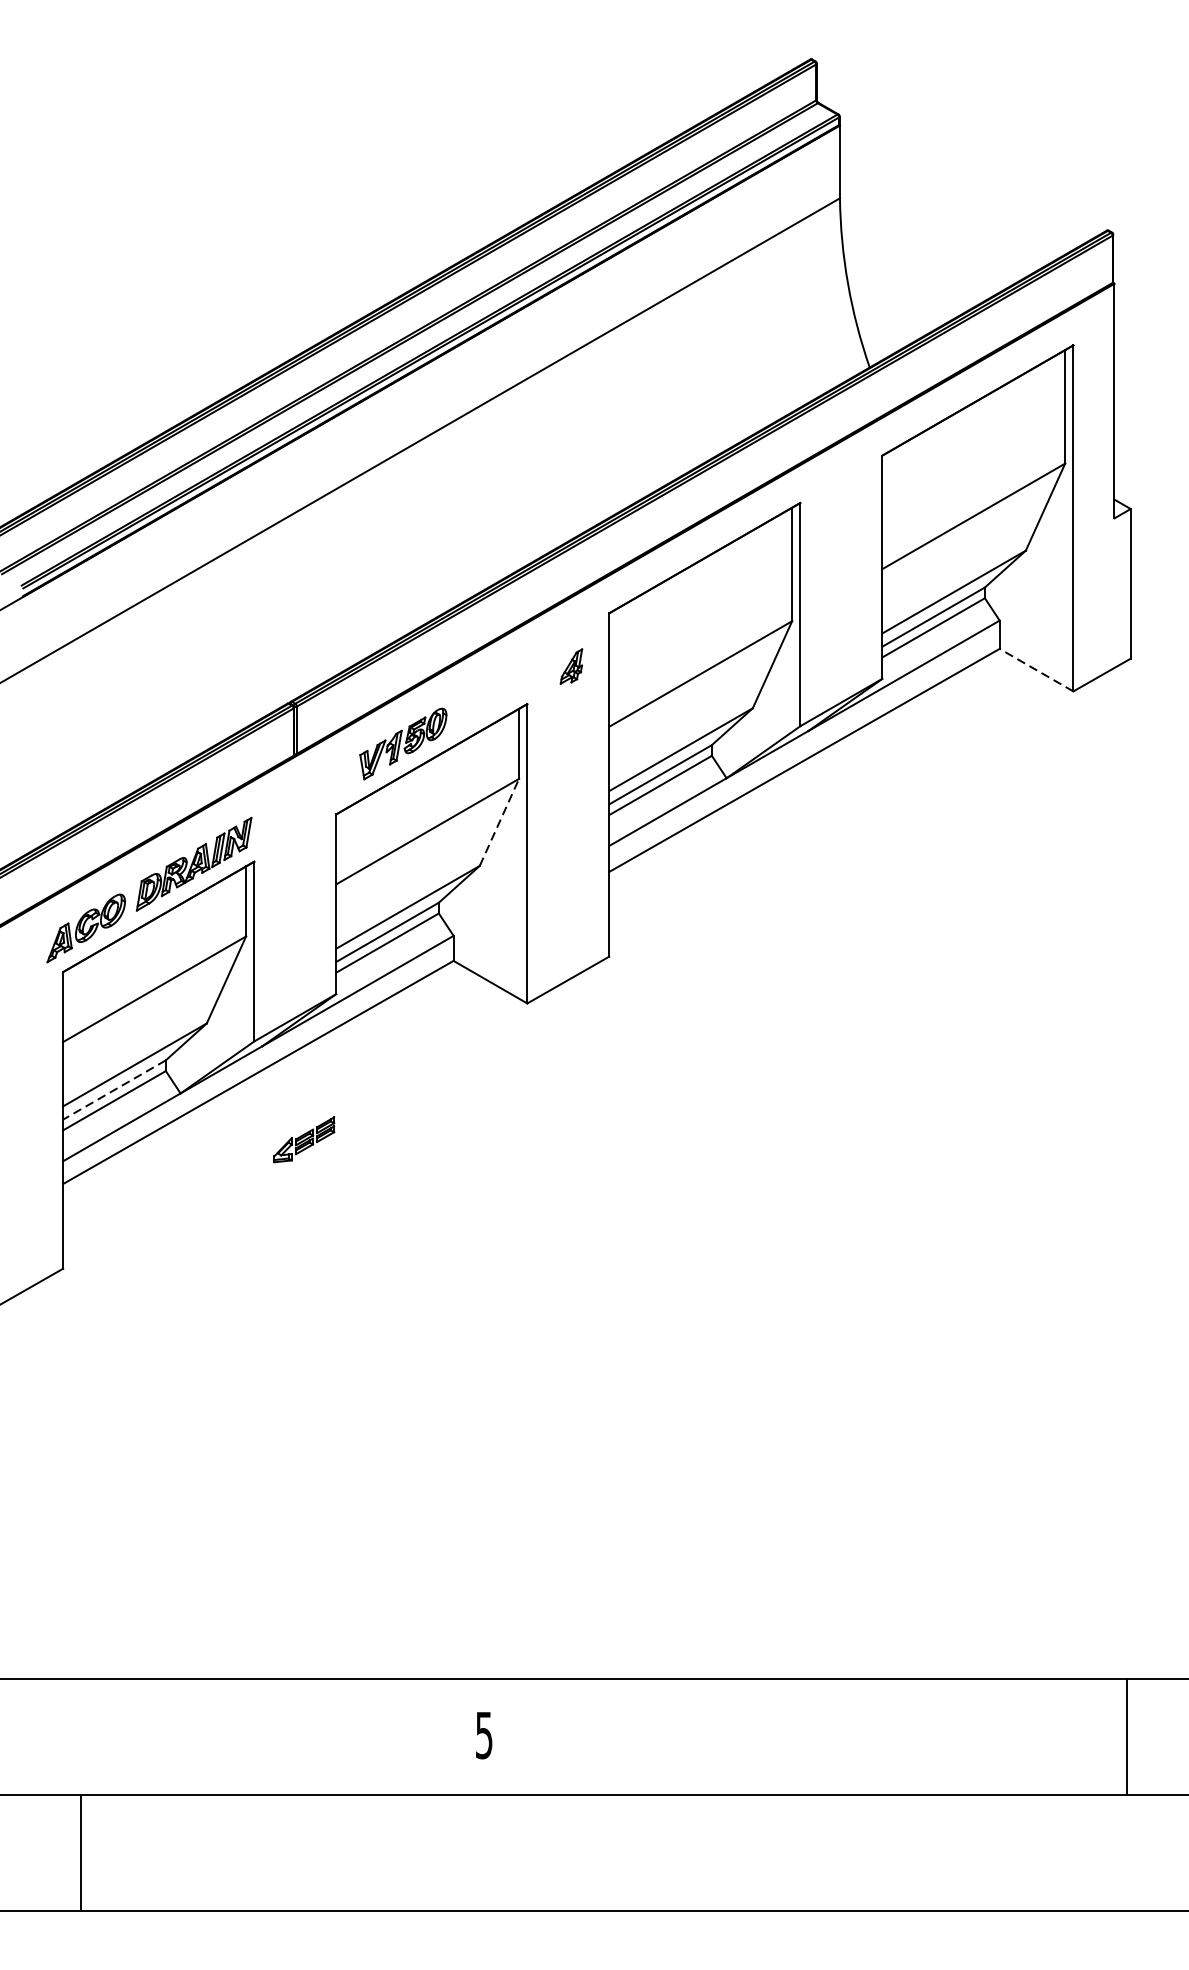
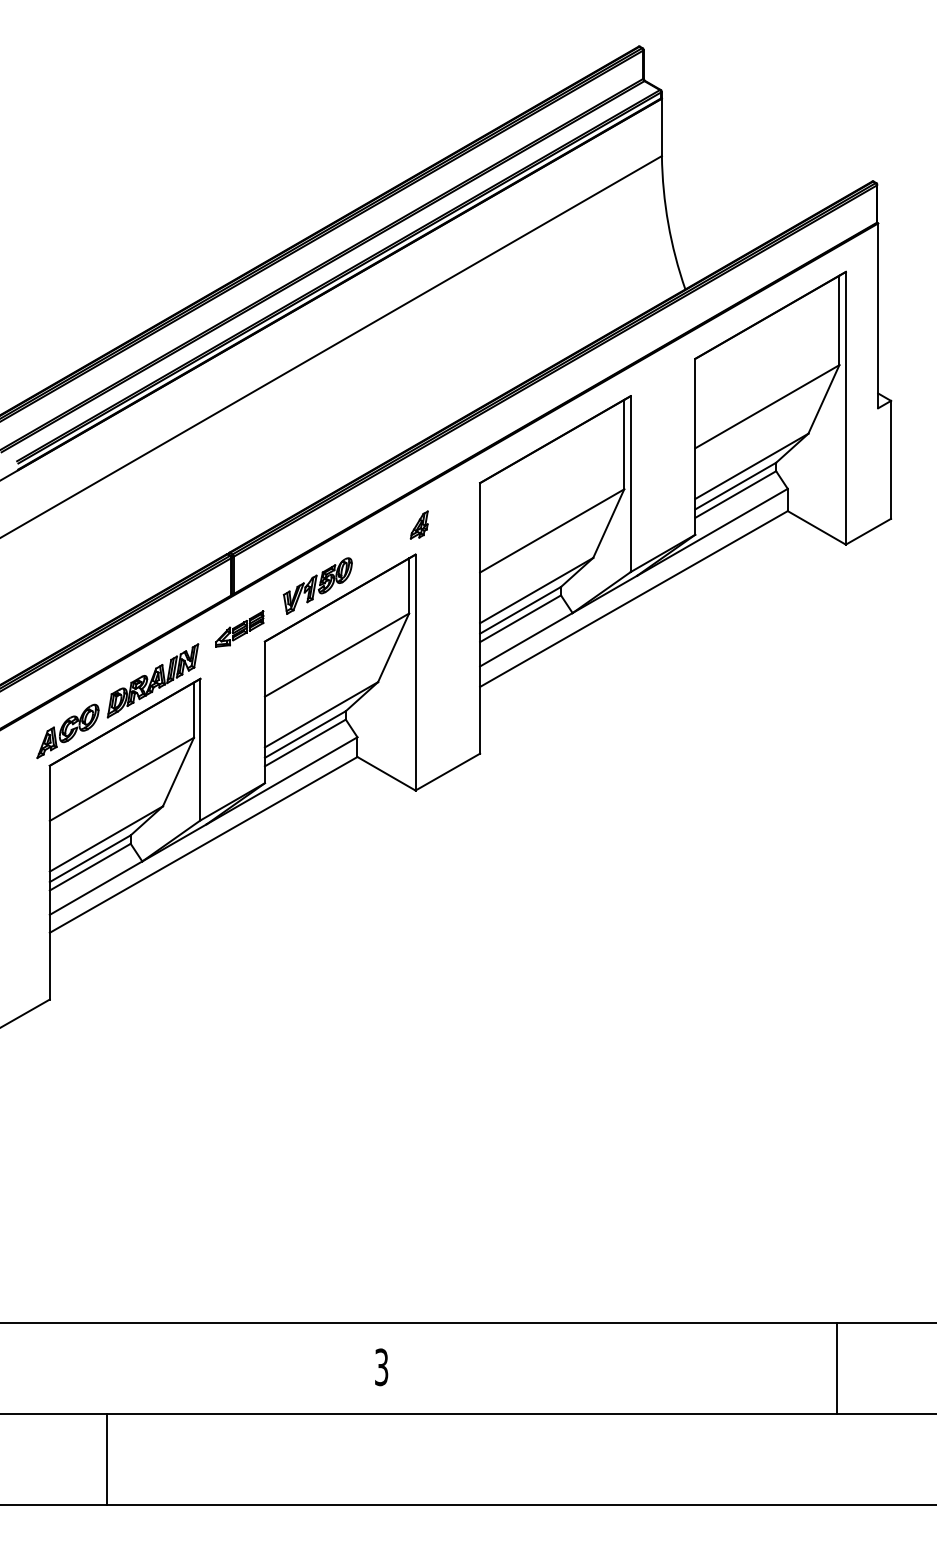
part: (570, 665) -> (418, 524), moved
line: (1036, 669) -> (816, 527), dashed -> solid
line: (499, 821) -> (393, 647), dashed -> solid
line: (114, 1089) -> (90, 858), dashed -> solid
part: (303, 1139) -> (239, 628), moved
text: (484, 1734) -> (381, 1366), 5 -> 3
line: (1127, 1736) -> (837, 1368), moved
line: (81, 1852) -> (107, 1459), moved

